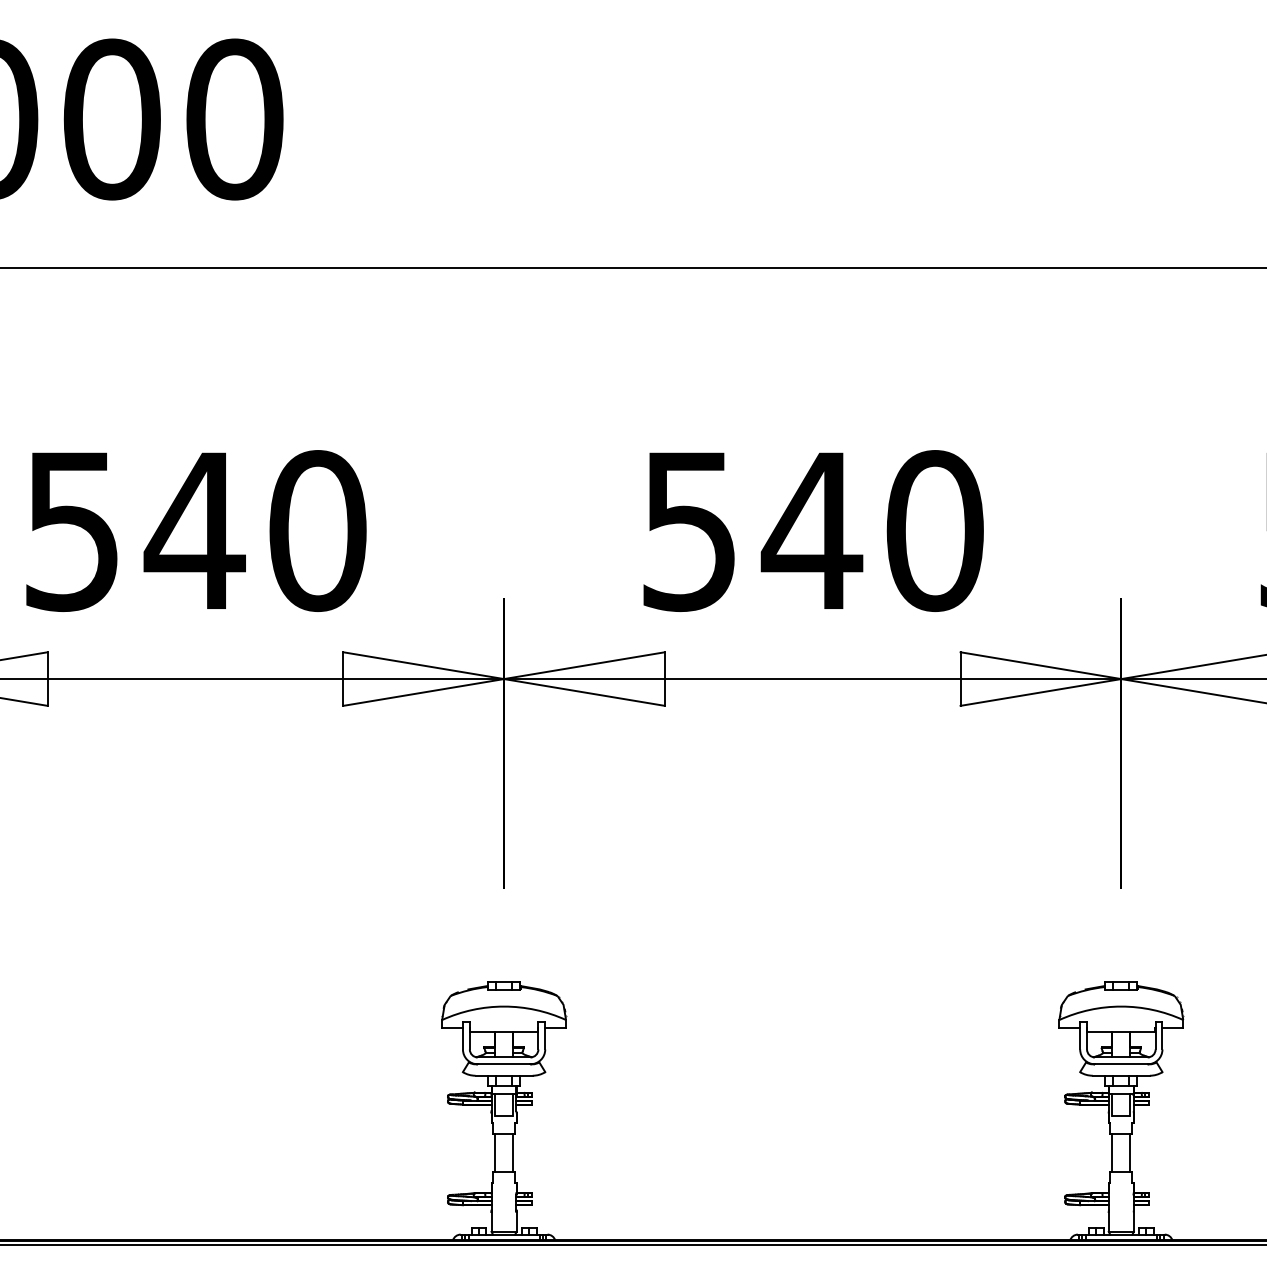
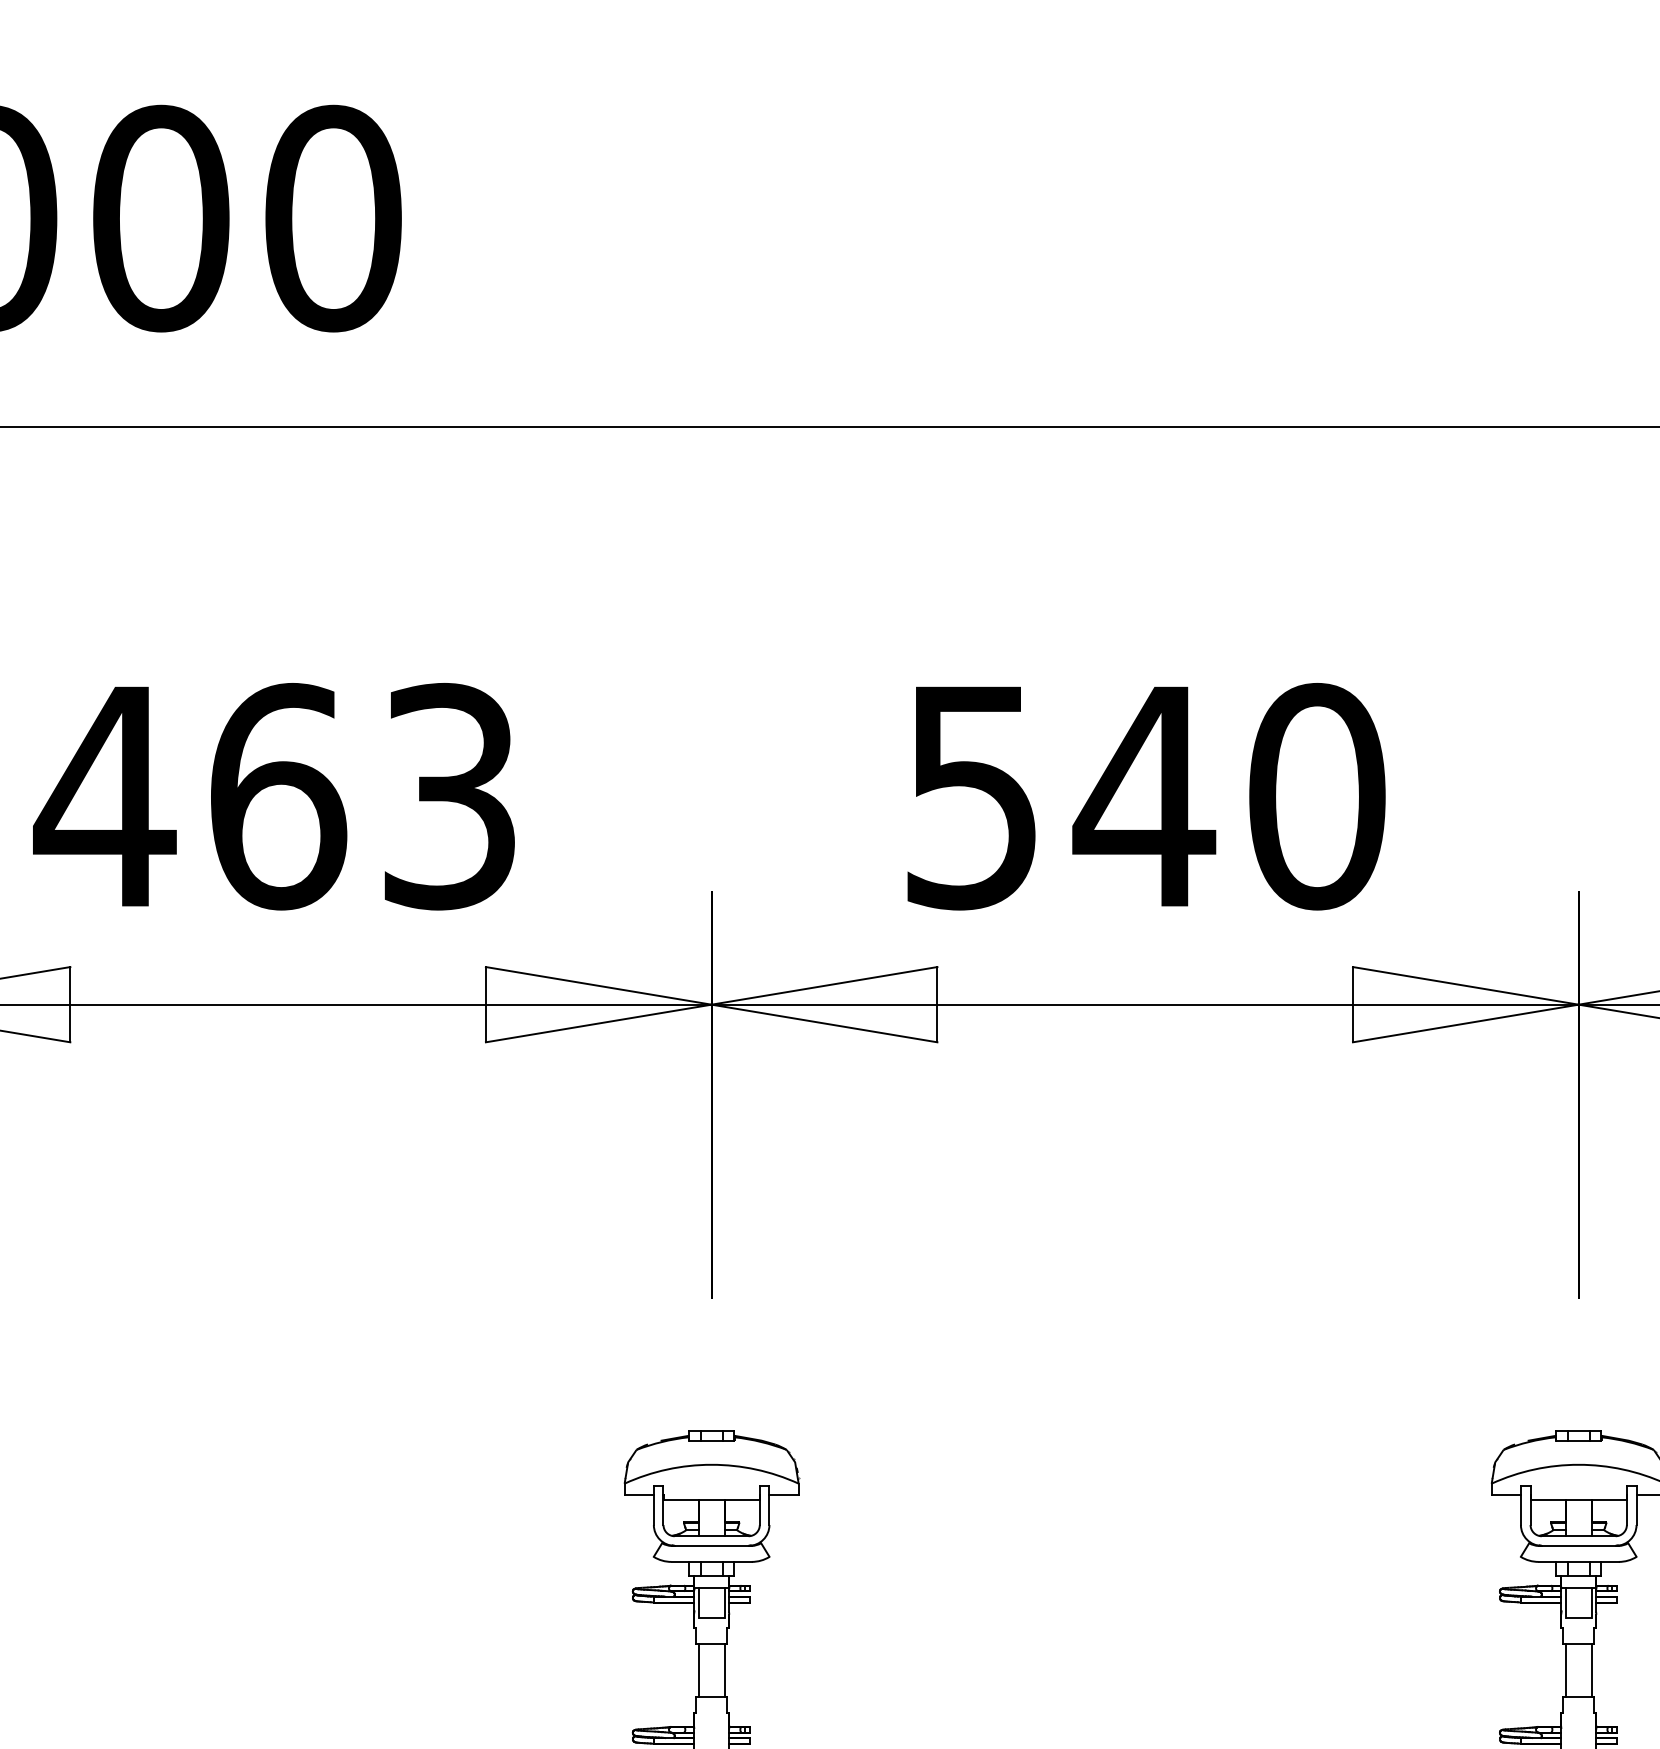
text: (193, 531) -> (275, 797), 540 -> 463

